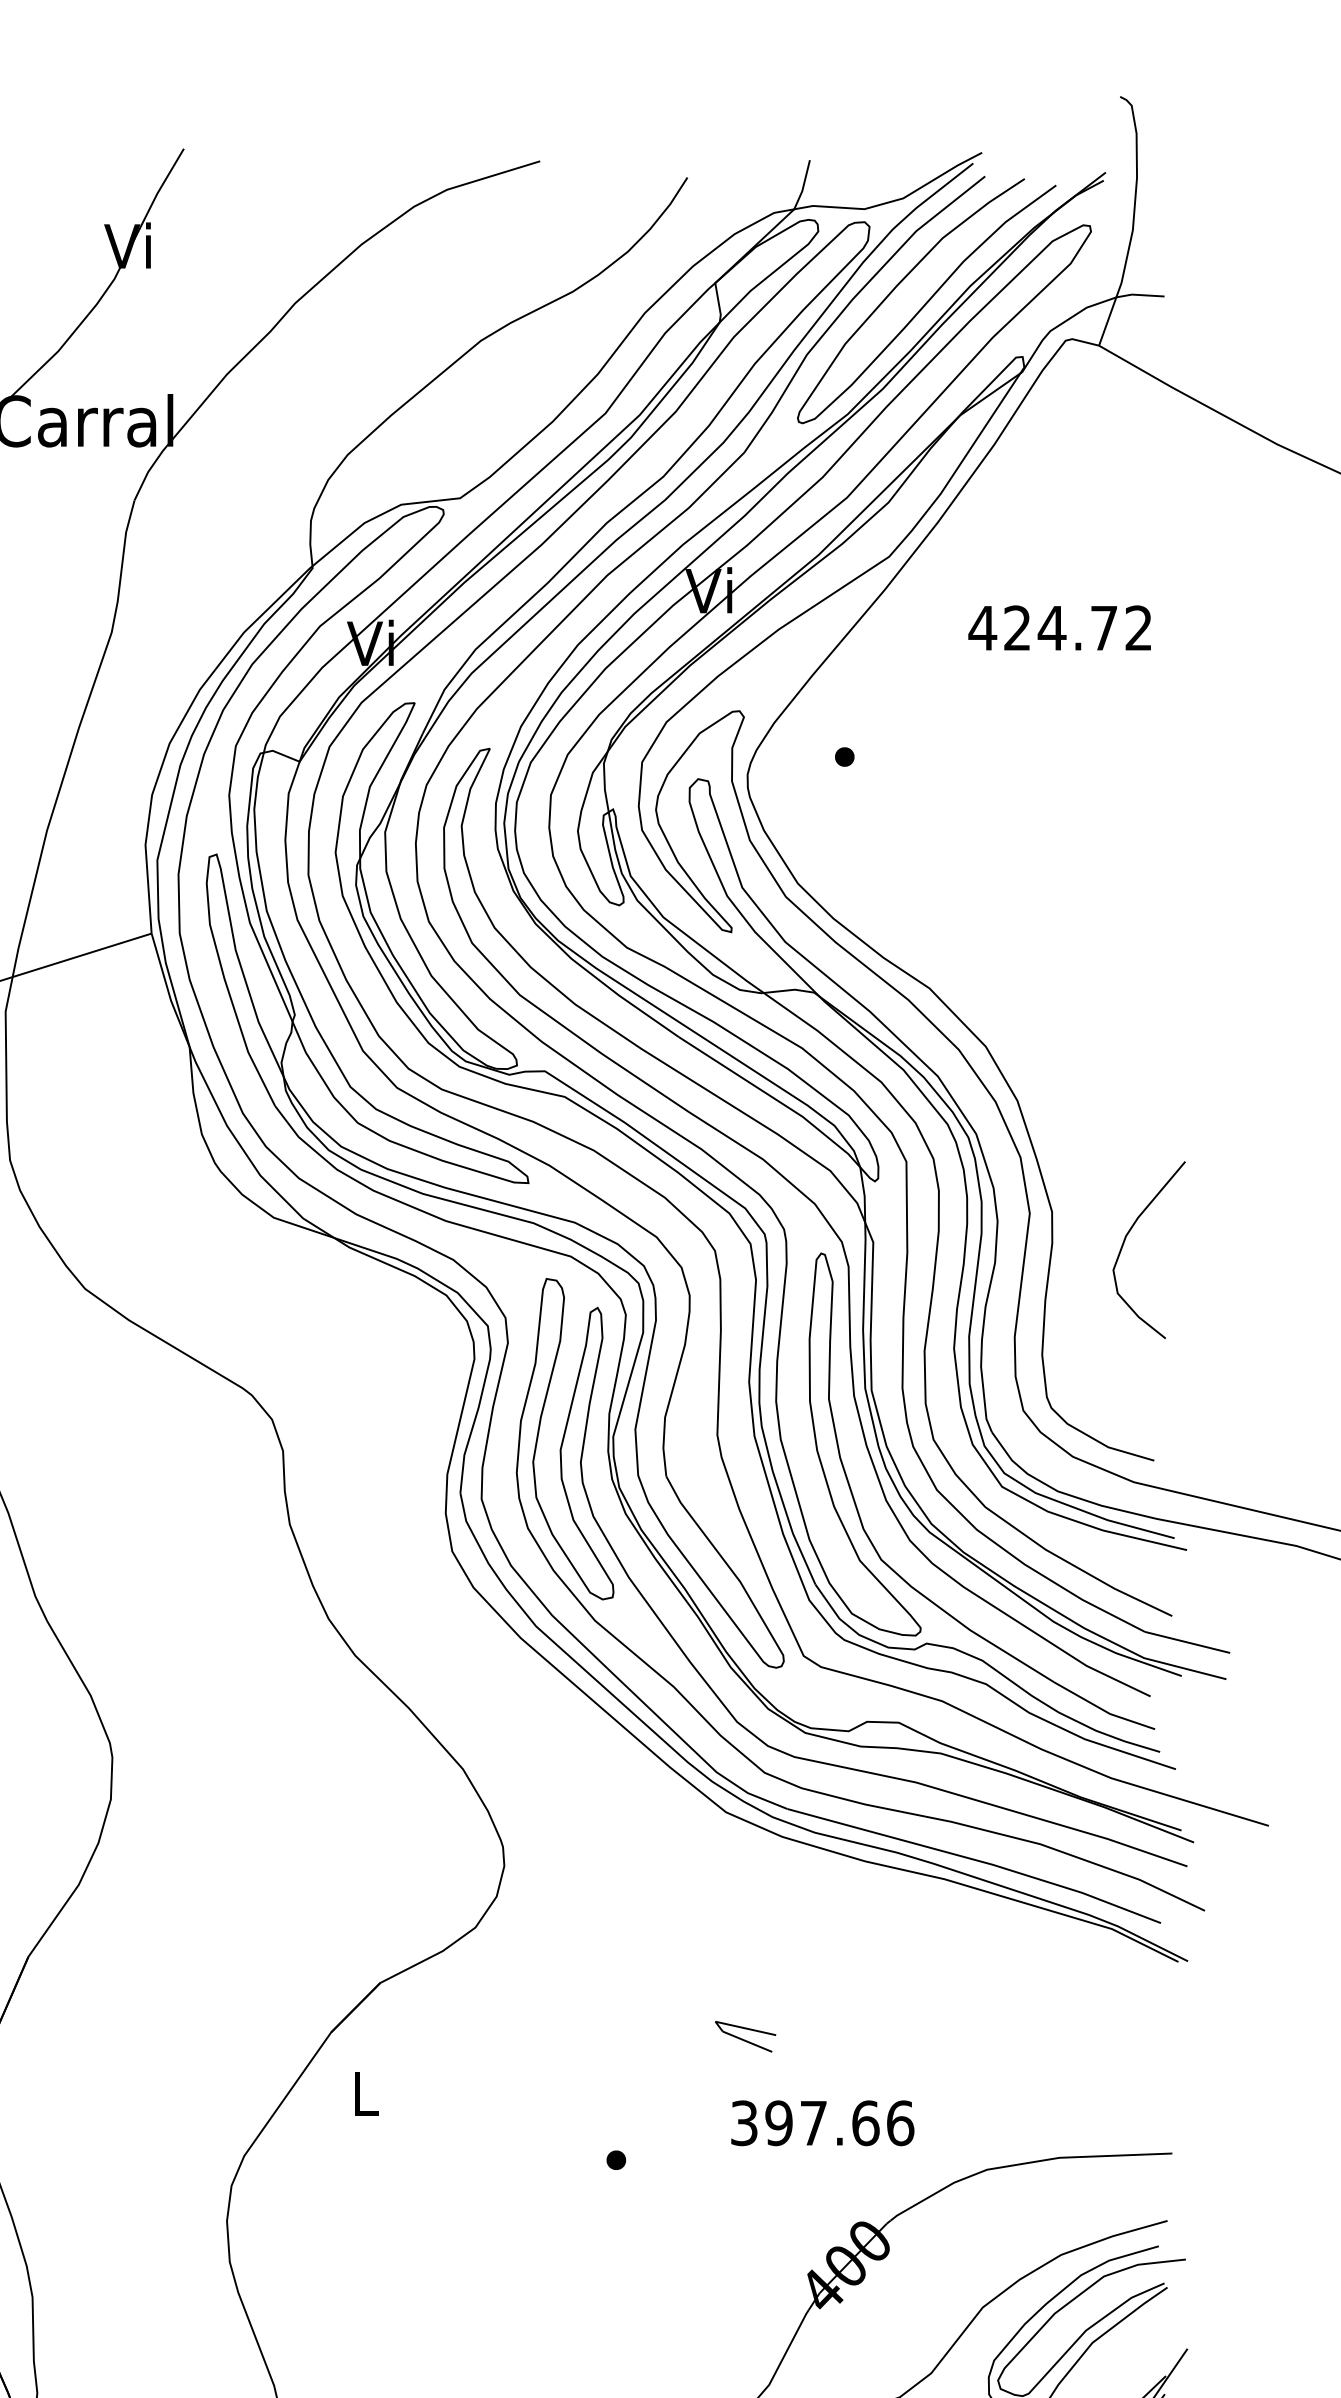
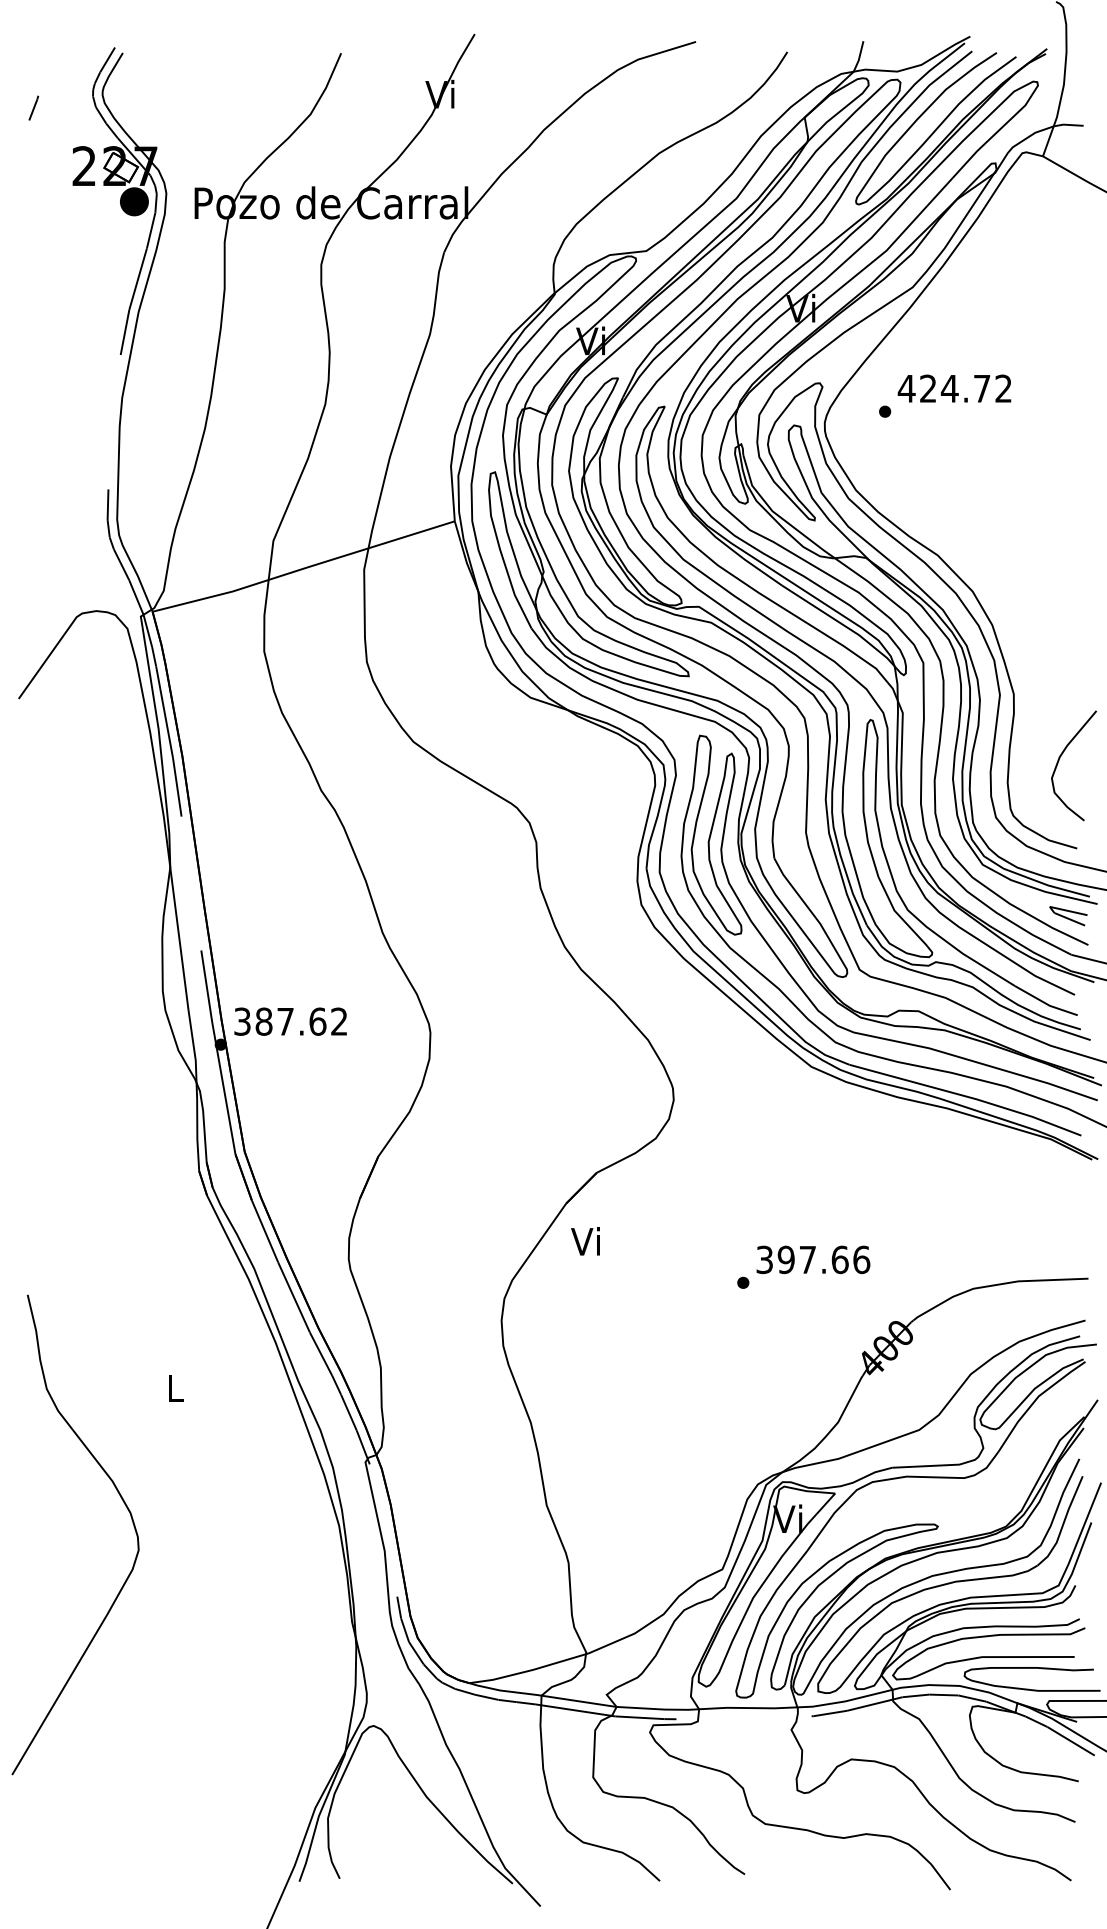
text: (1059, 627) -> (954, 388), moved
curve: (1125, 1243) -> (1059, 761), moved
part: (745, 2037) -> (1068, 916), moved
text: (362, 2093) -> (585, 1241), L -> Vi
text: (822, 2122) -> (813, 1259), moved

